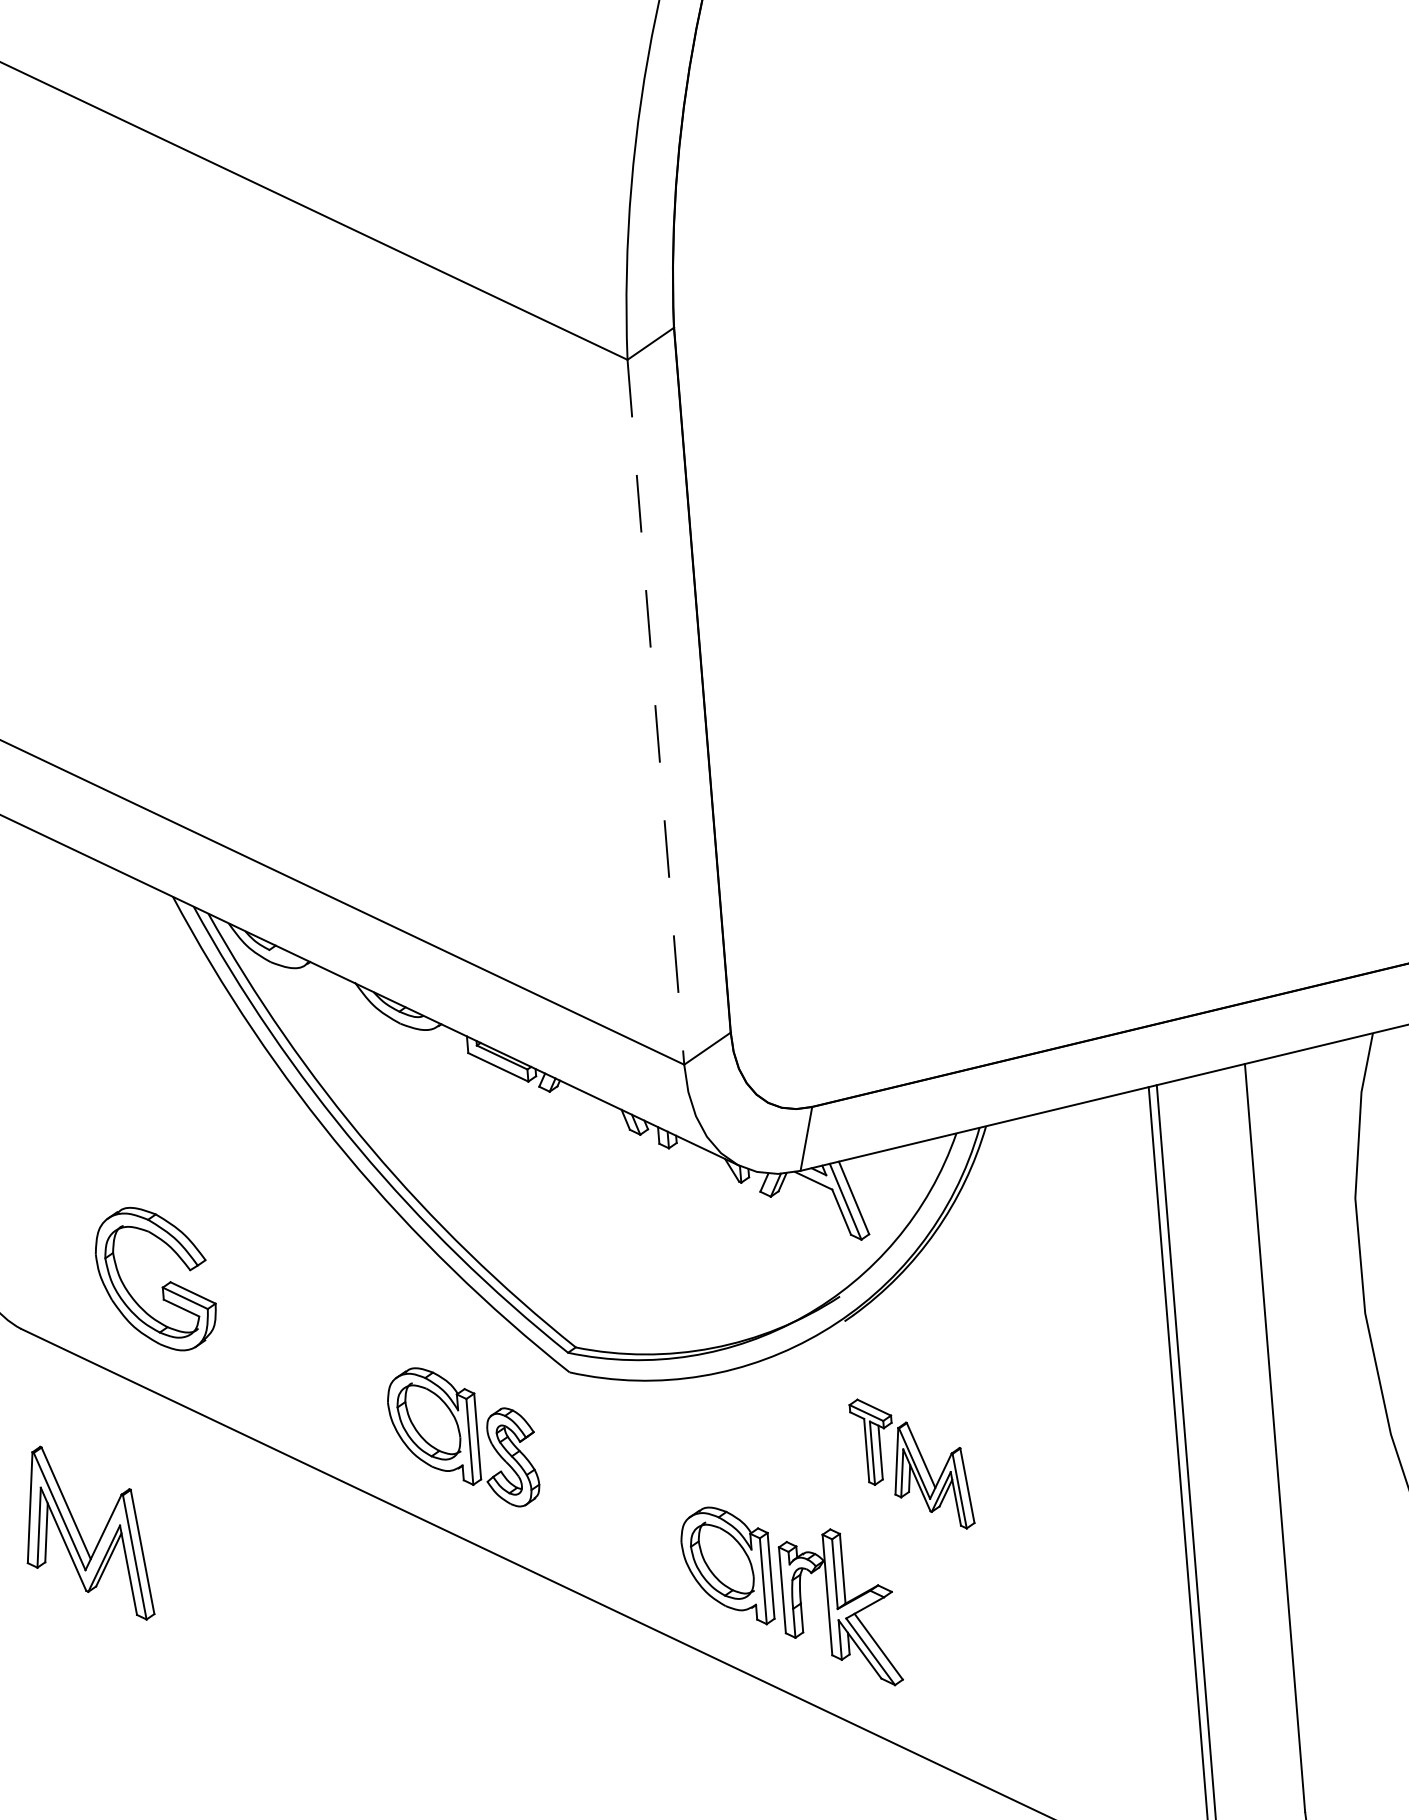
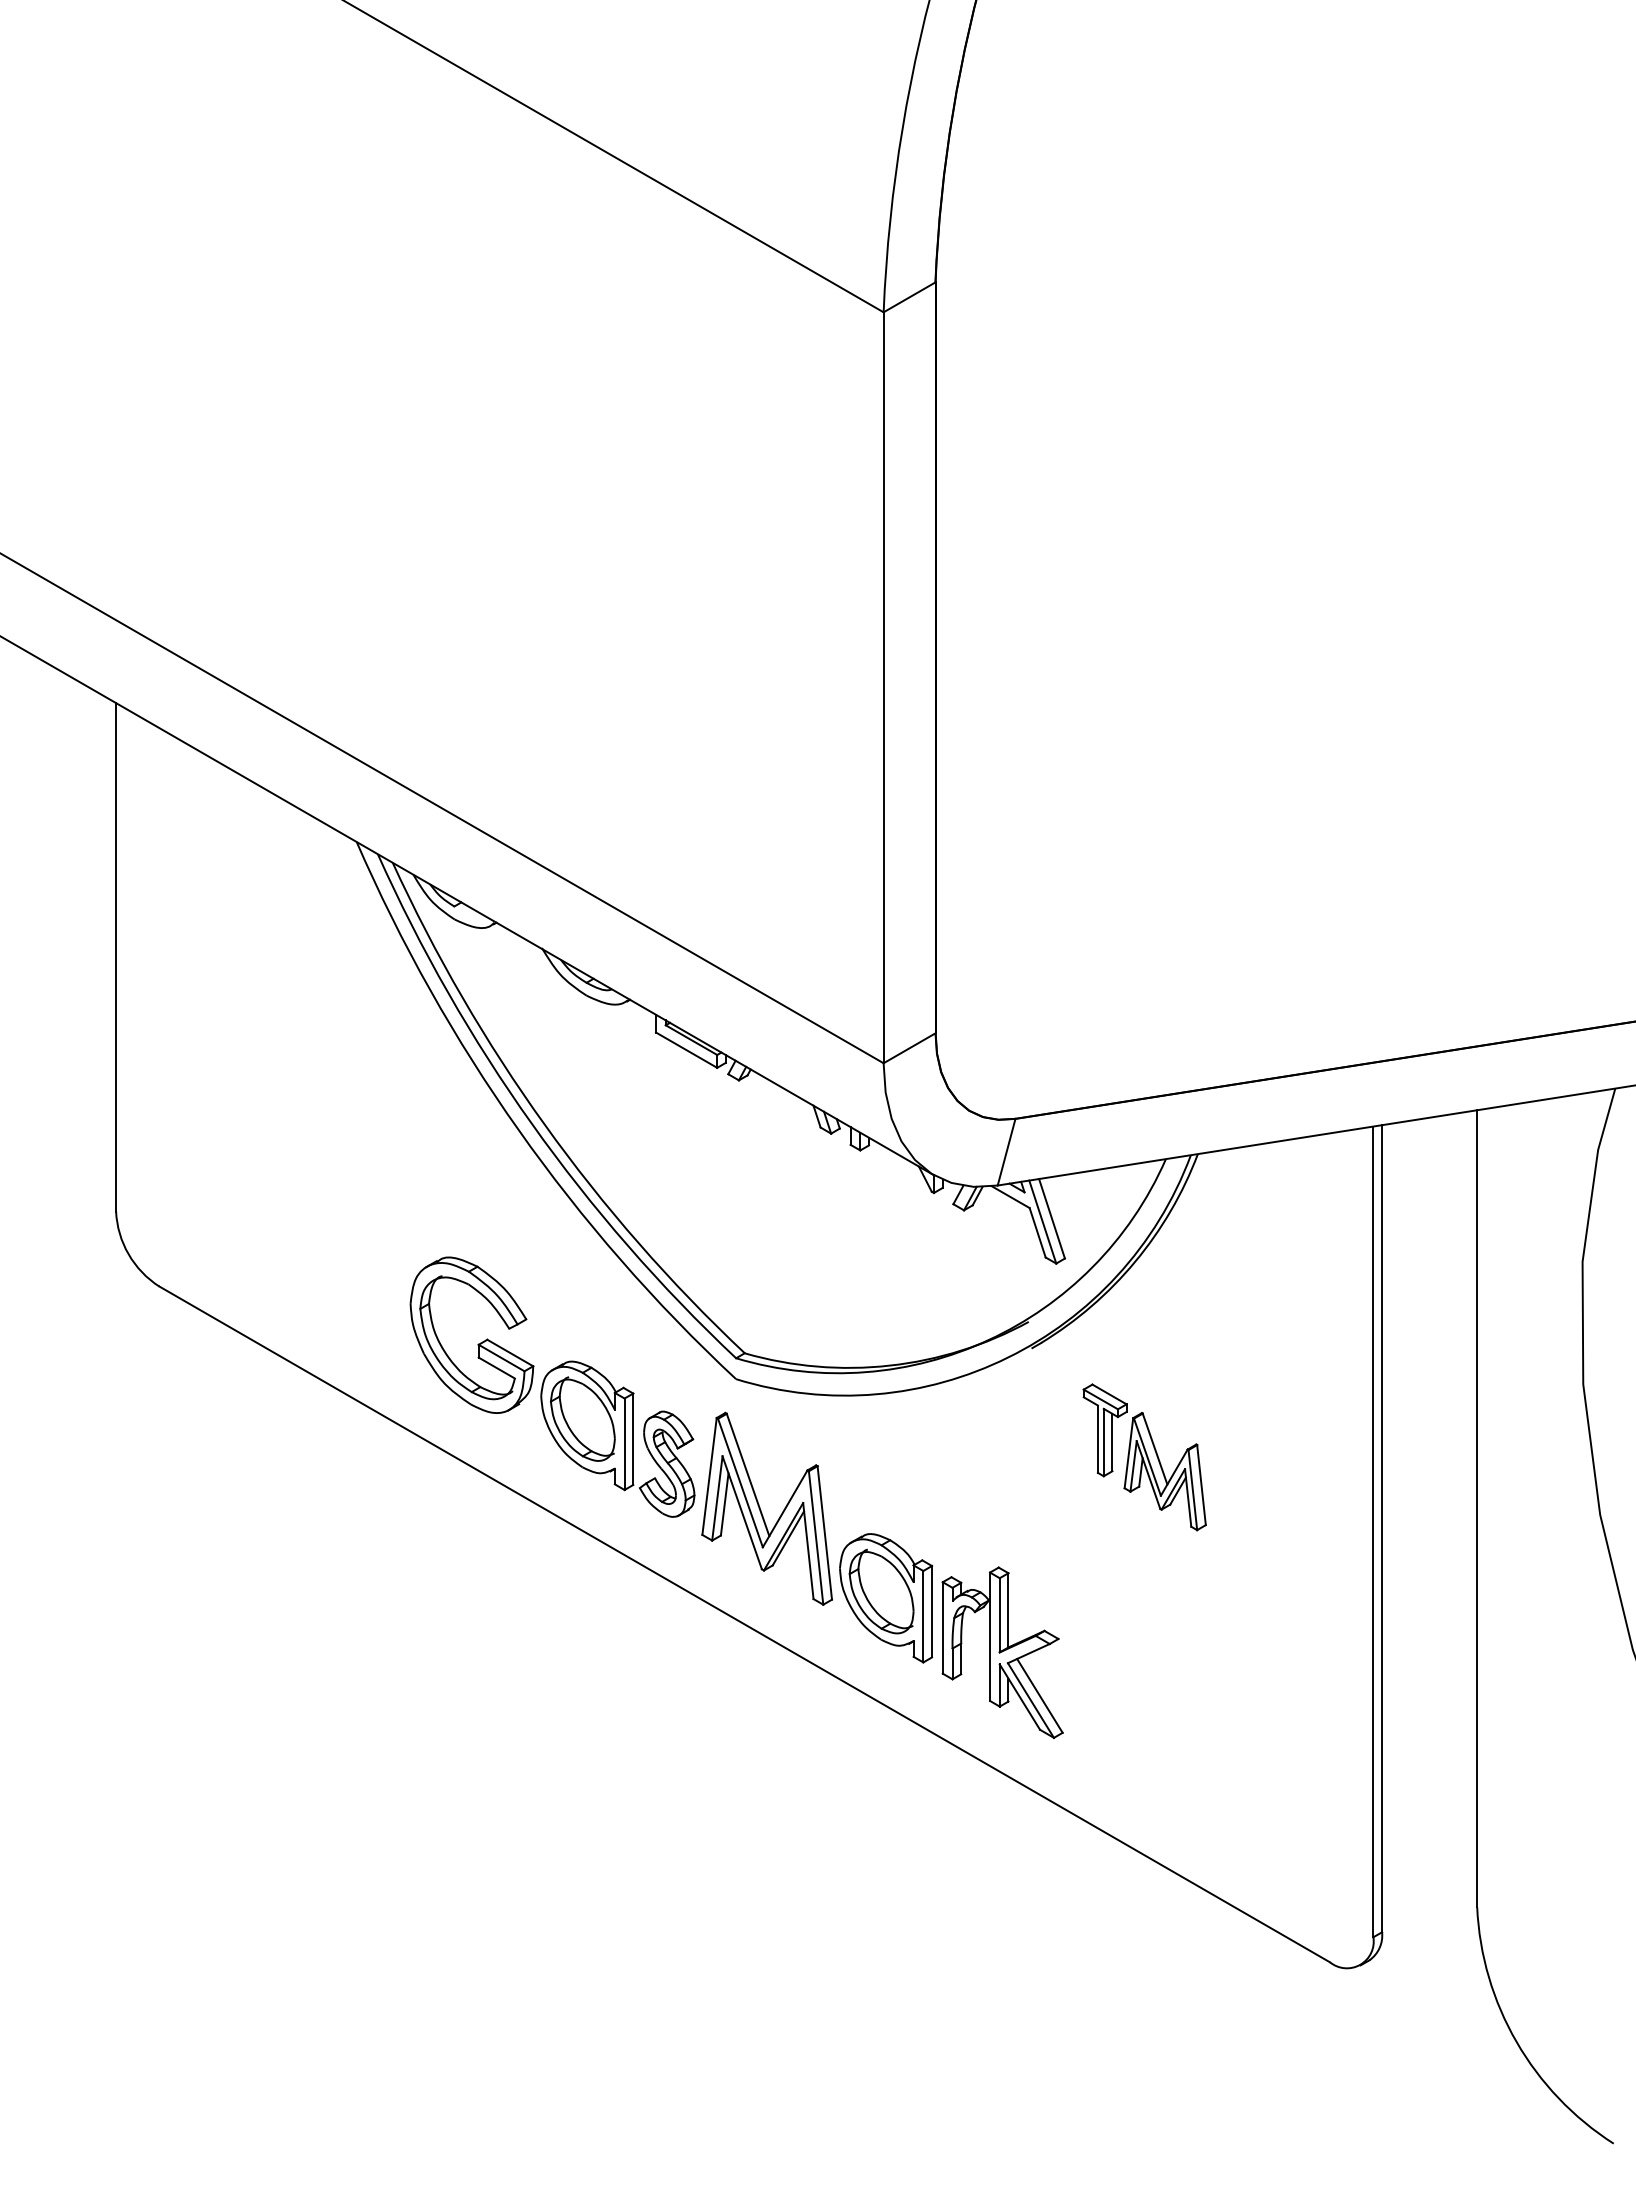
line: (655, 712) -> (883, 688), dashed -> solid
part: (162, 1286) -> (478, 1343), moved
part: (911, 1464) -> (1144, 1457), moved
part: (86, 1533) -> (766, 1508), moved

